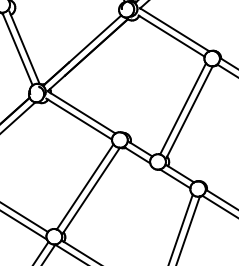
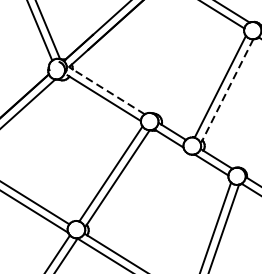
line: (189, 111) -> (227, 89), solid -> dashed
line: (82, 113) -> (107, 91), solid -> dashed

